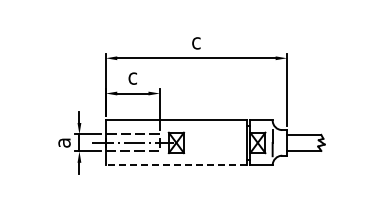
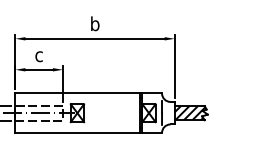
text: (196, 40) -> (95, 23), c -> b
hatch: (305, 142) -> (190, 112), added
line: (176, 165) -> (77, 133), dashed -> solid

